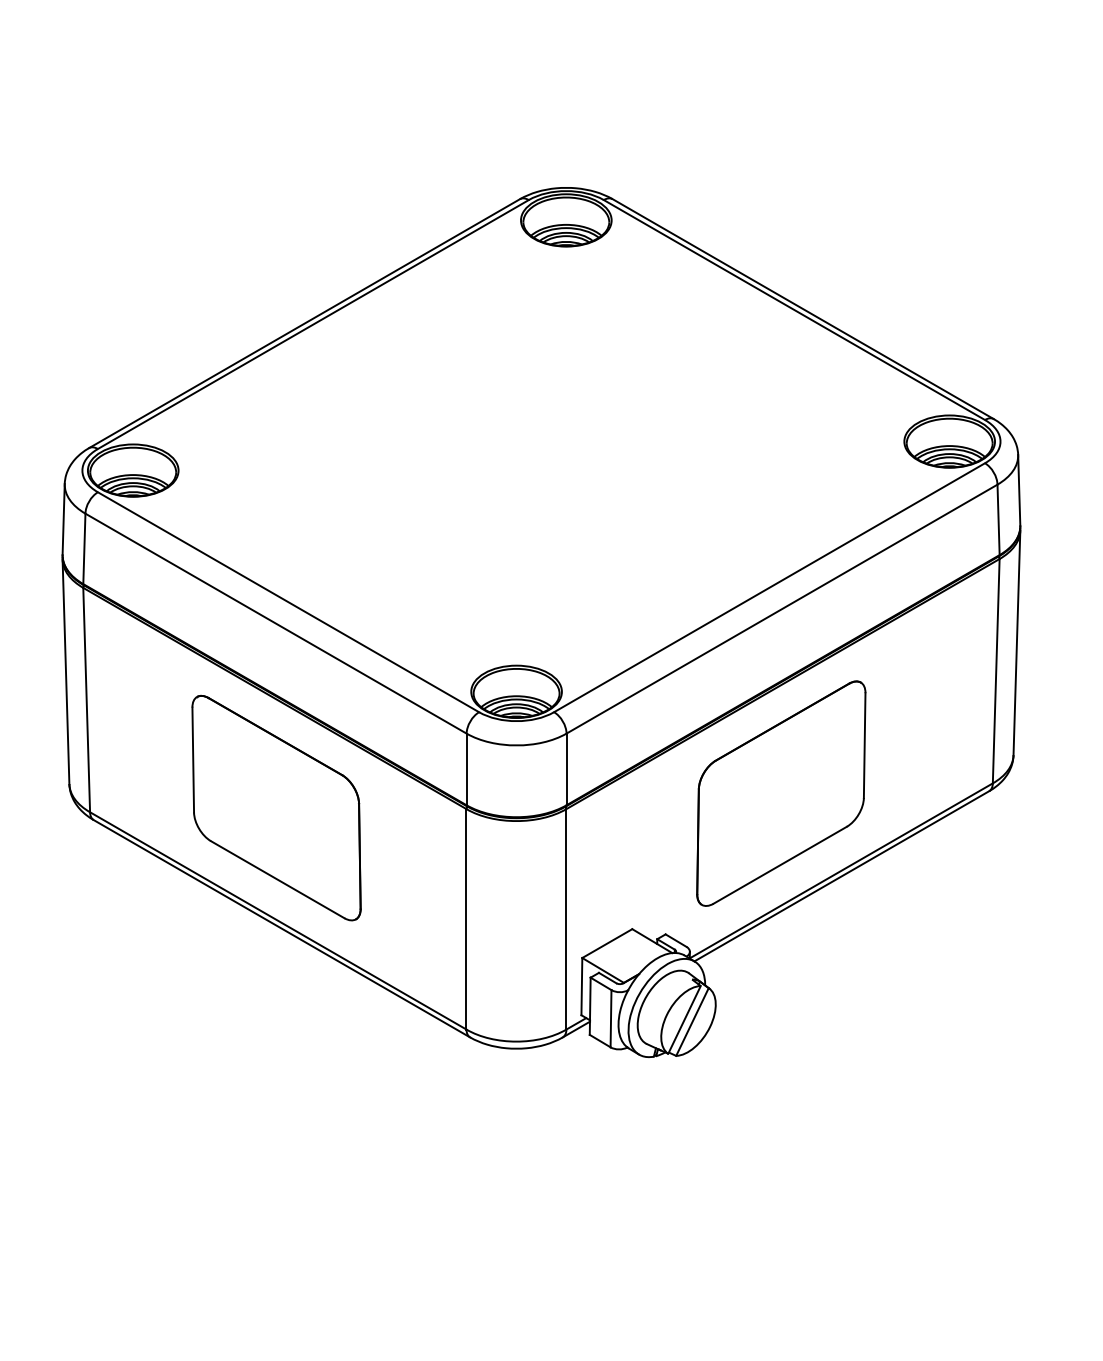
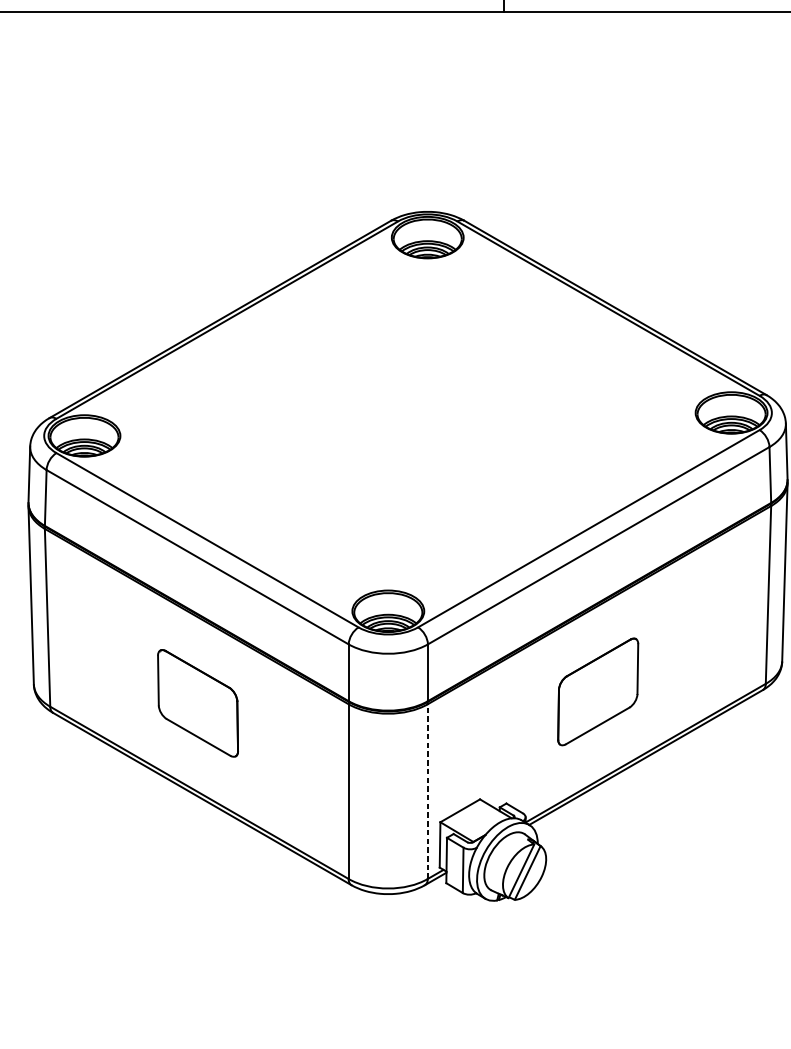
part: (781, 793) -> (598, 691), size x0.6
part: (276, 807) -> (198, 702), size x0.6
line: (566, 918) -> (427, 790), solid -> dashed

